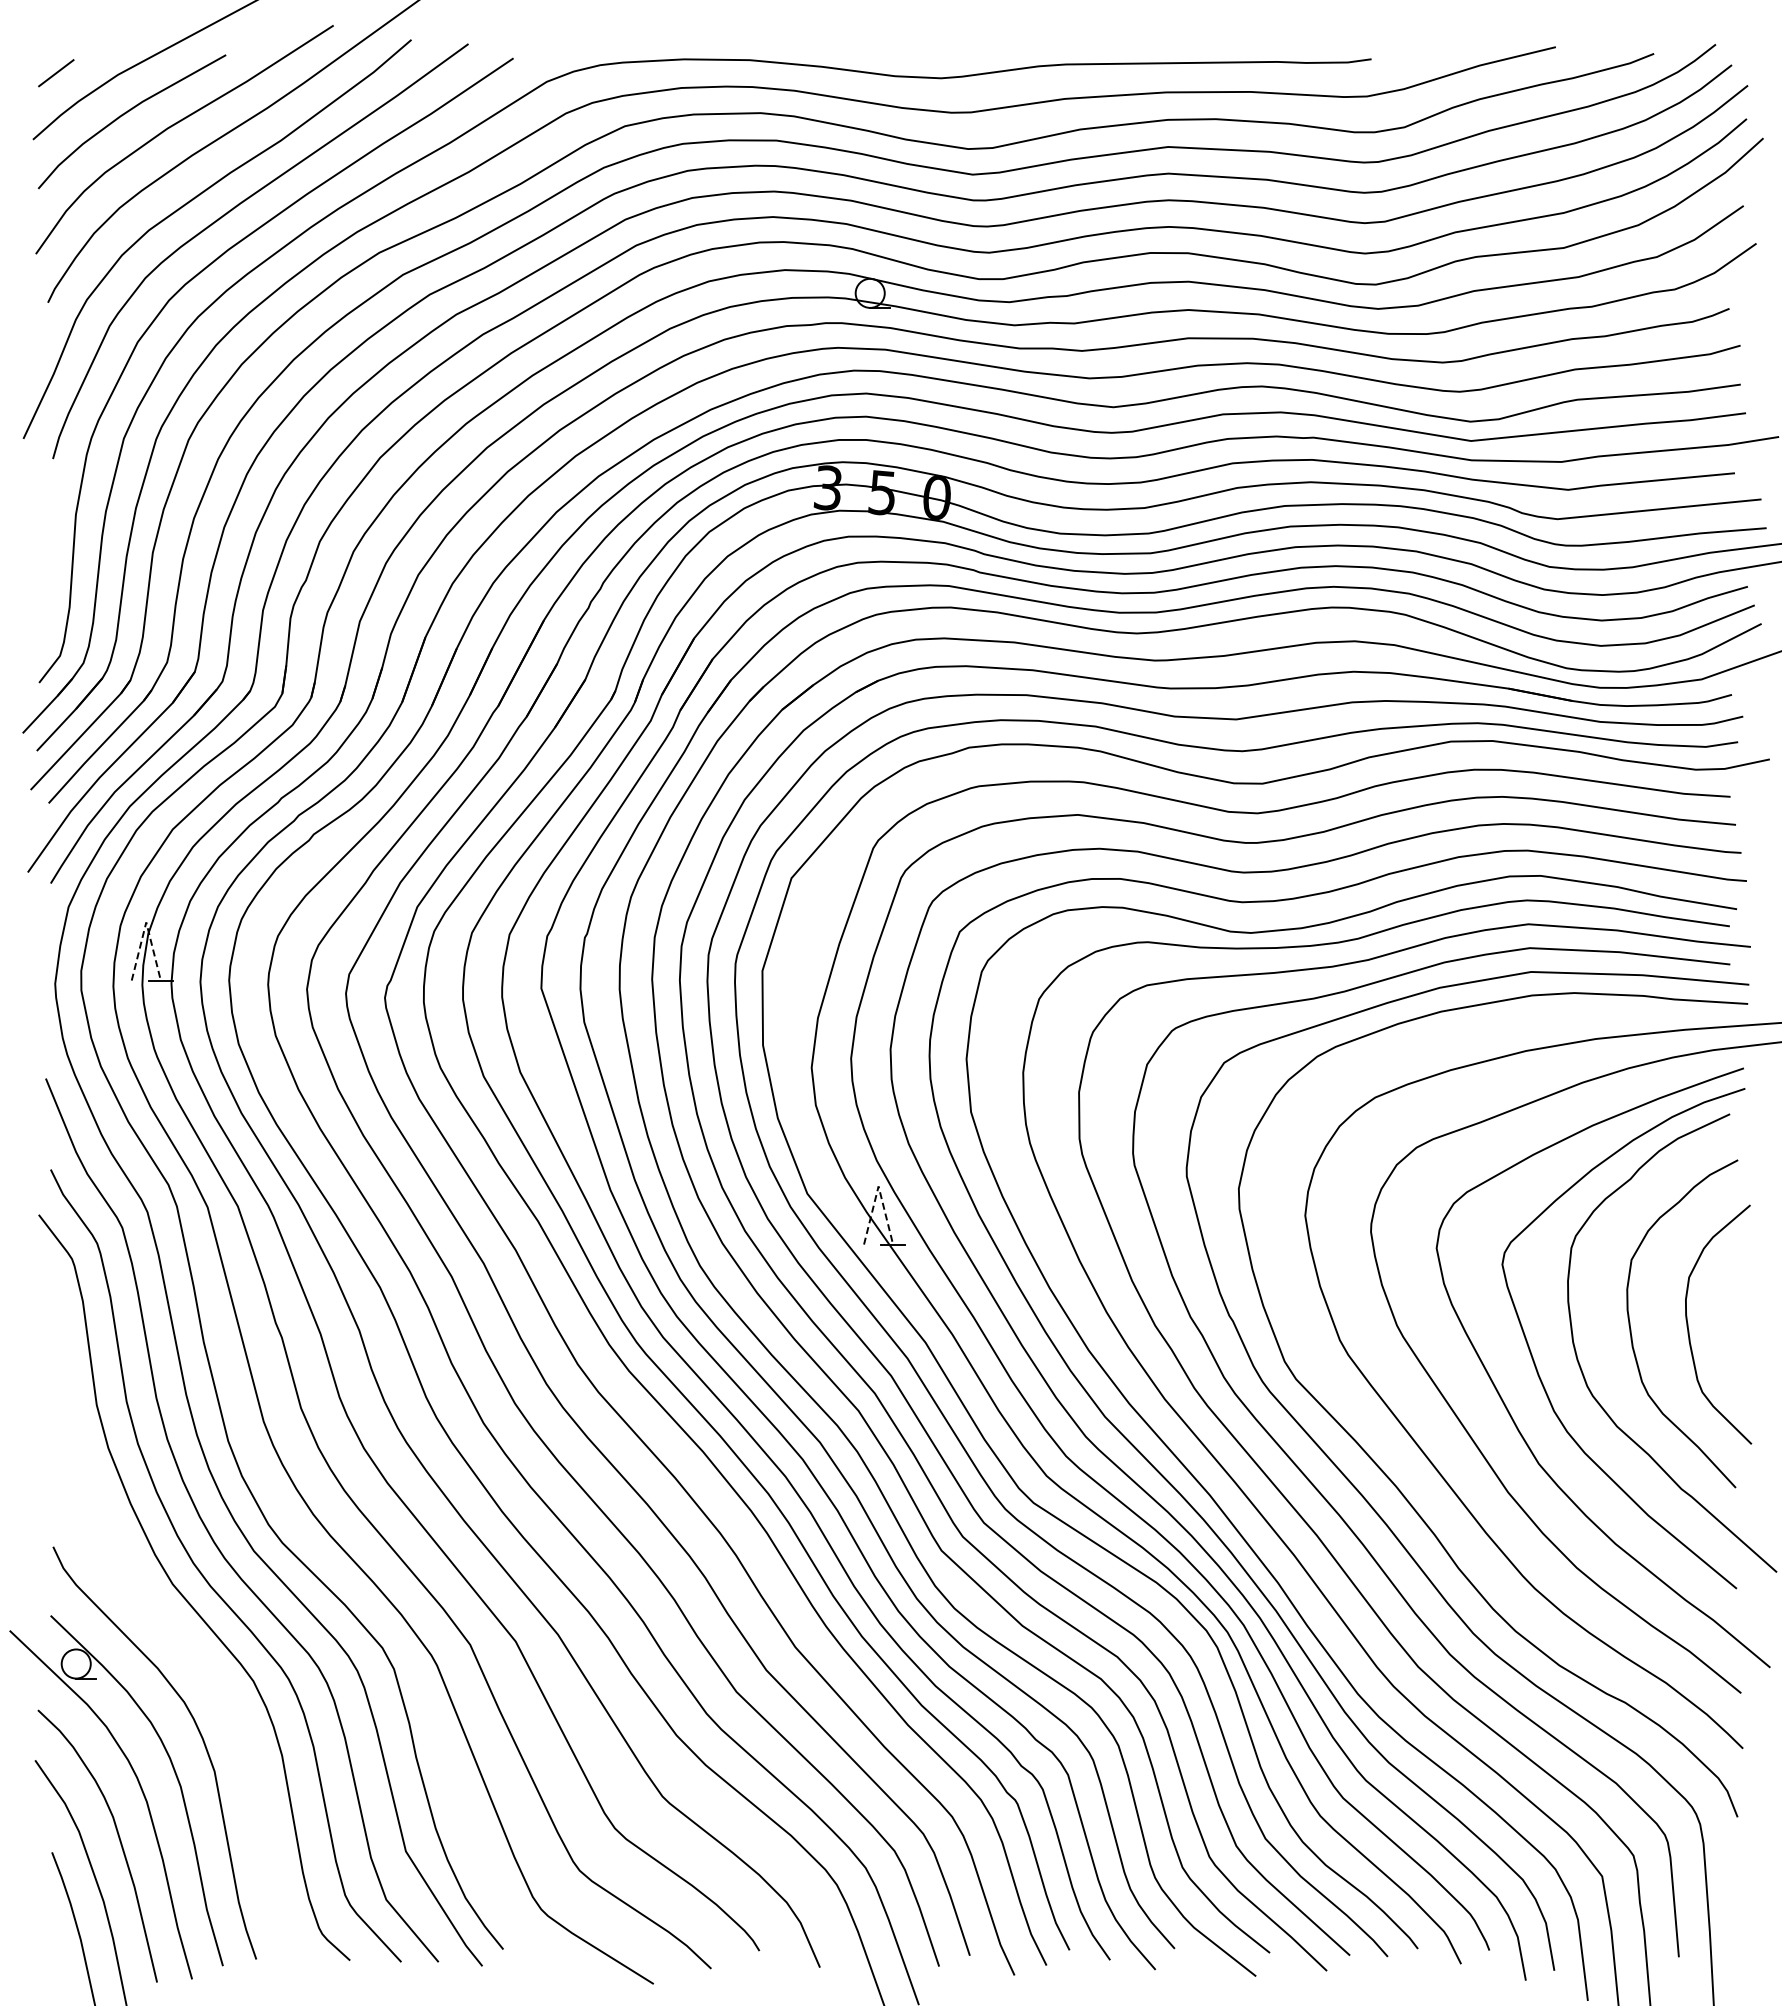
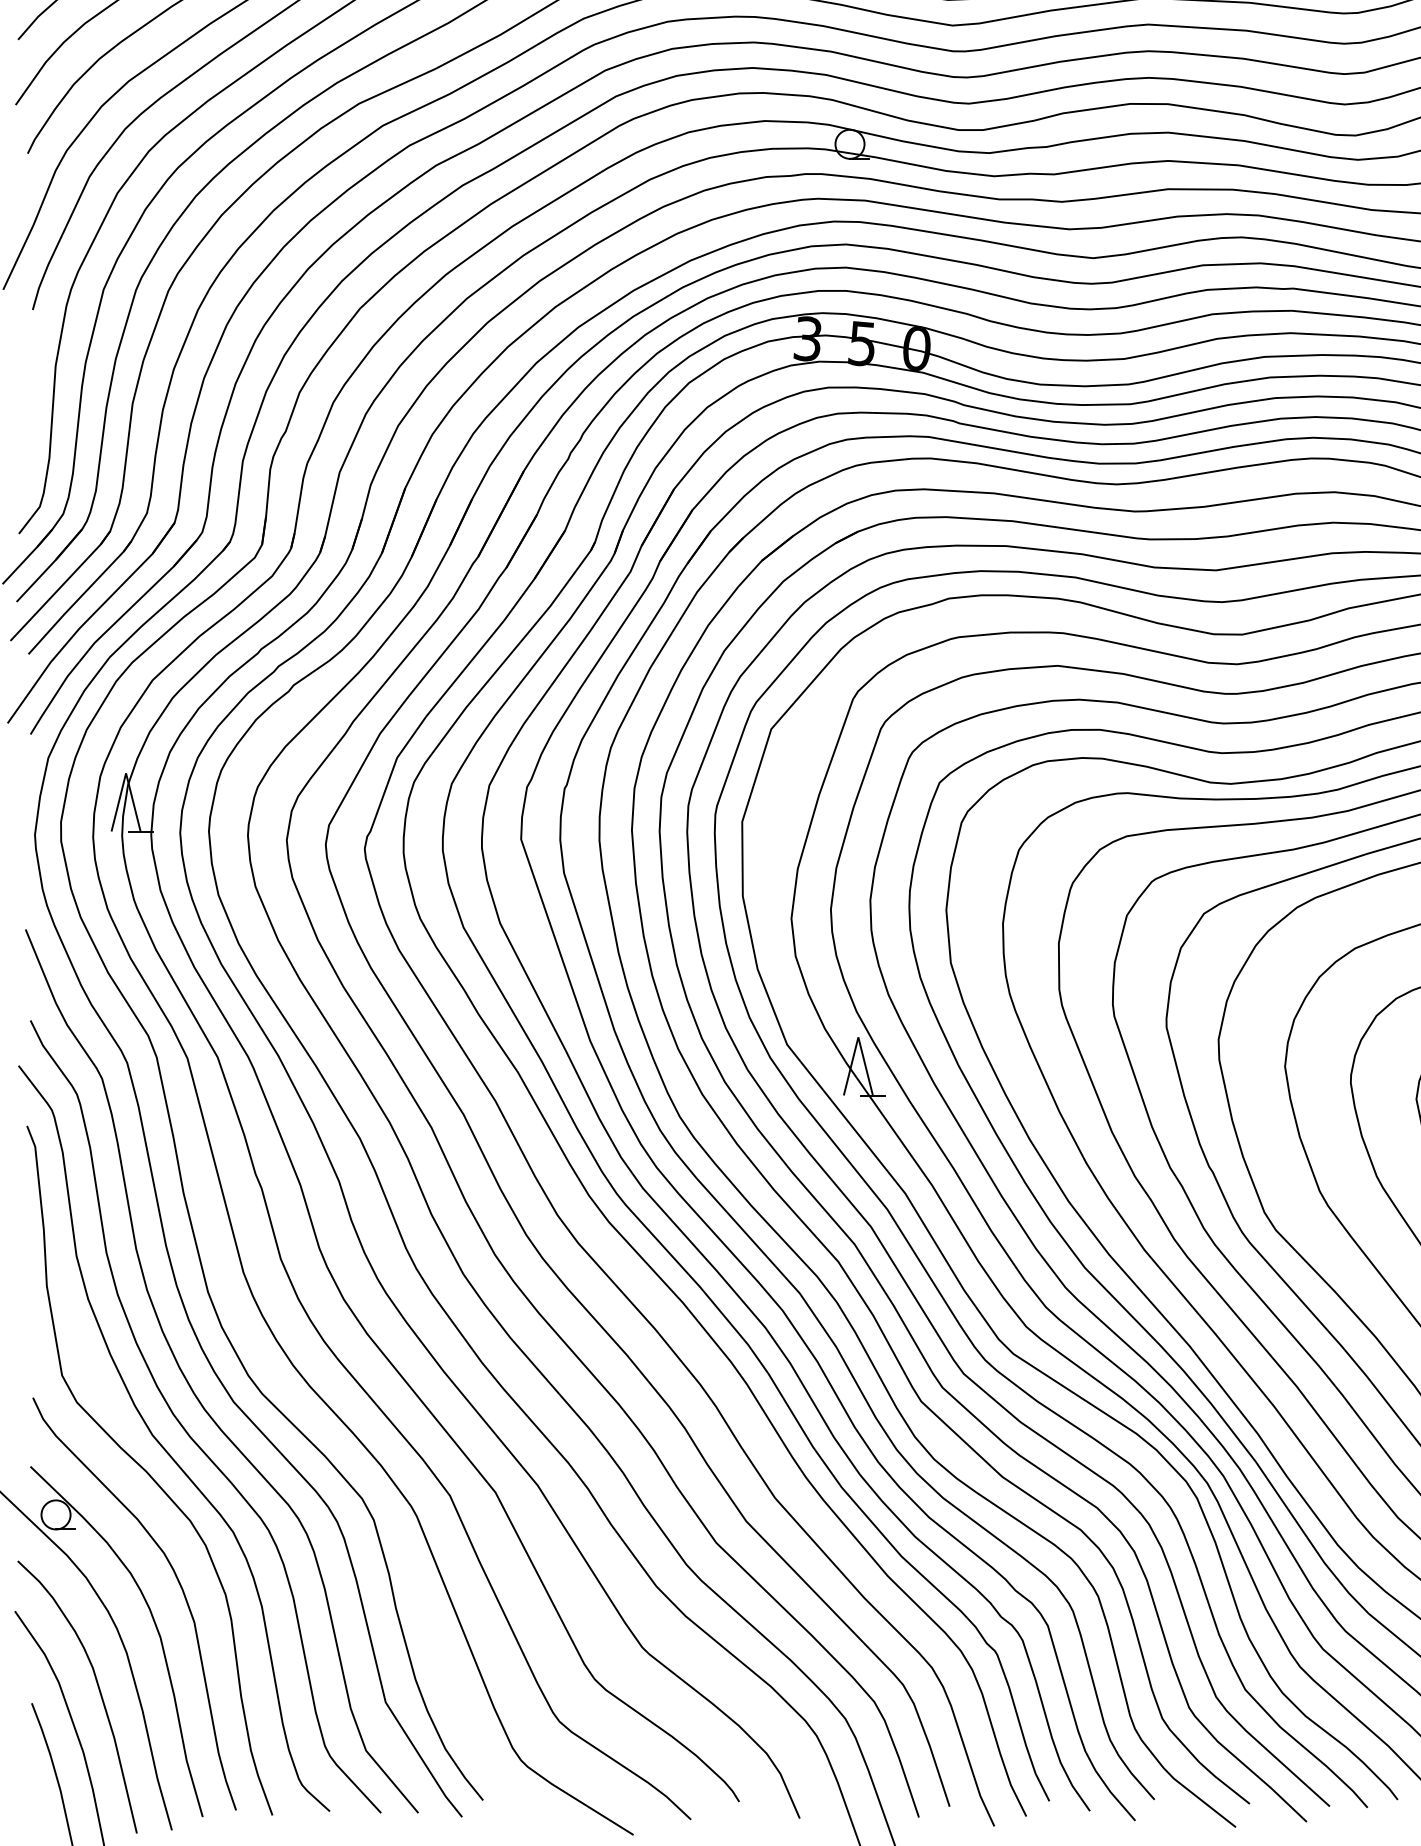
line: (146, 922) -> (126, 773), dashed -> solid
line: (878, 1186) -> (858, 1037), dashed -> solid
curve: (167, 1620) -> (147, 1471), added

